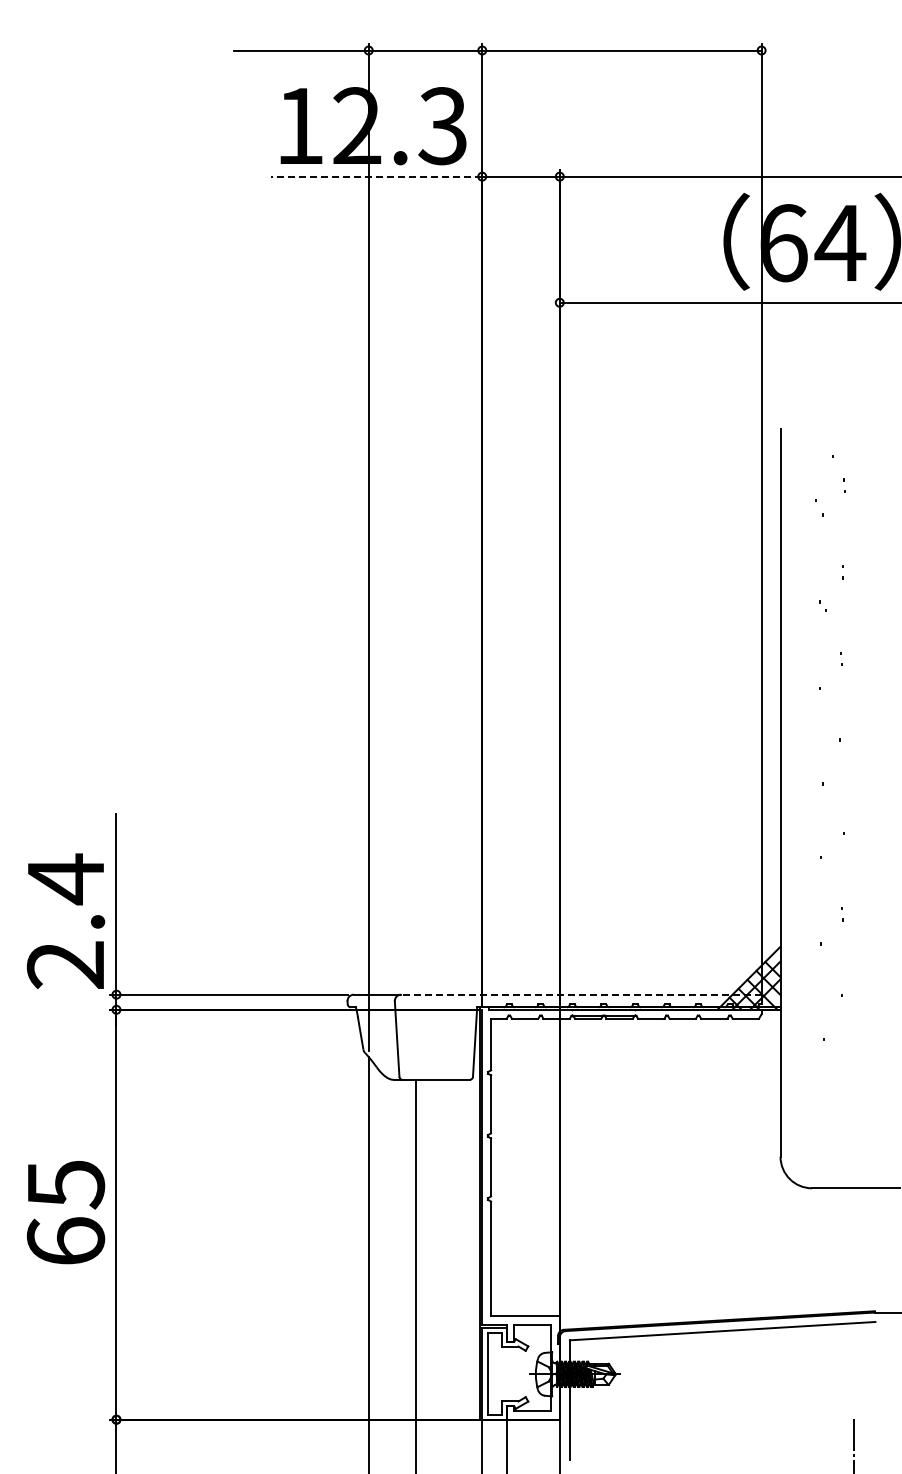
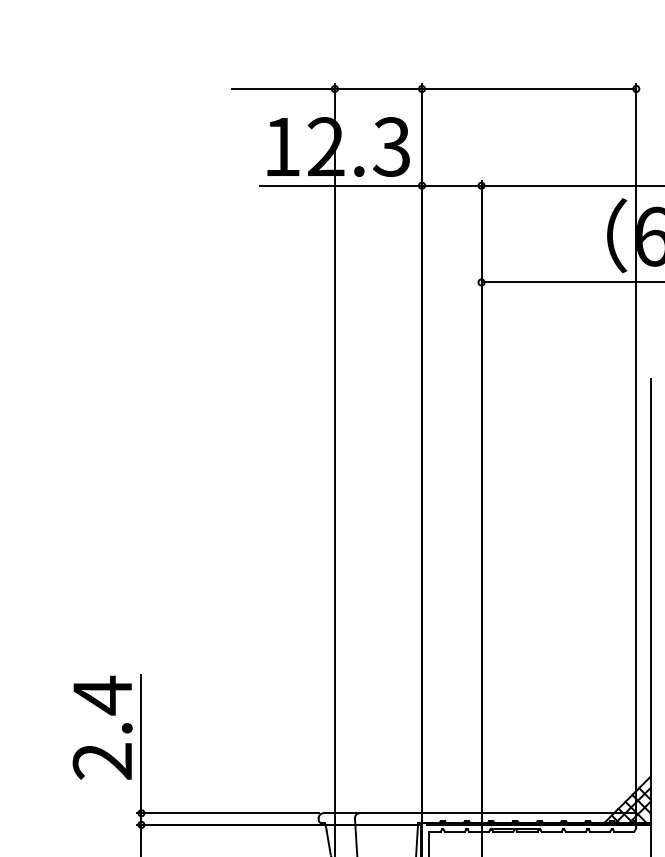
line: (376, 176) -> (340, 185), dashed -> solid
text: (65, 920) -> (102, 727), moved
line: (580, 994) -> (497, 813), dashed -> solid

